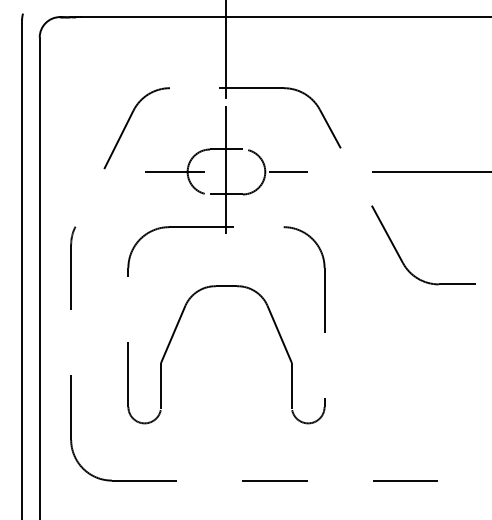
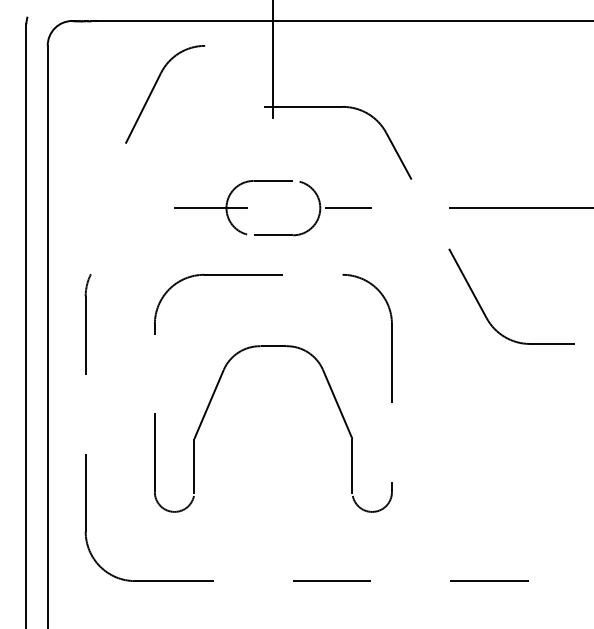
part: (128, 123) -> (154, 88), moved
line: (226, 173) -> (273, 210), removed

